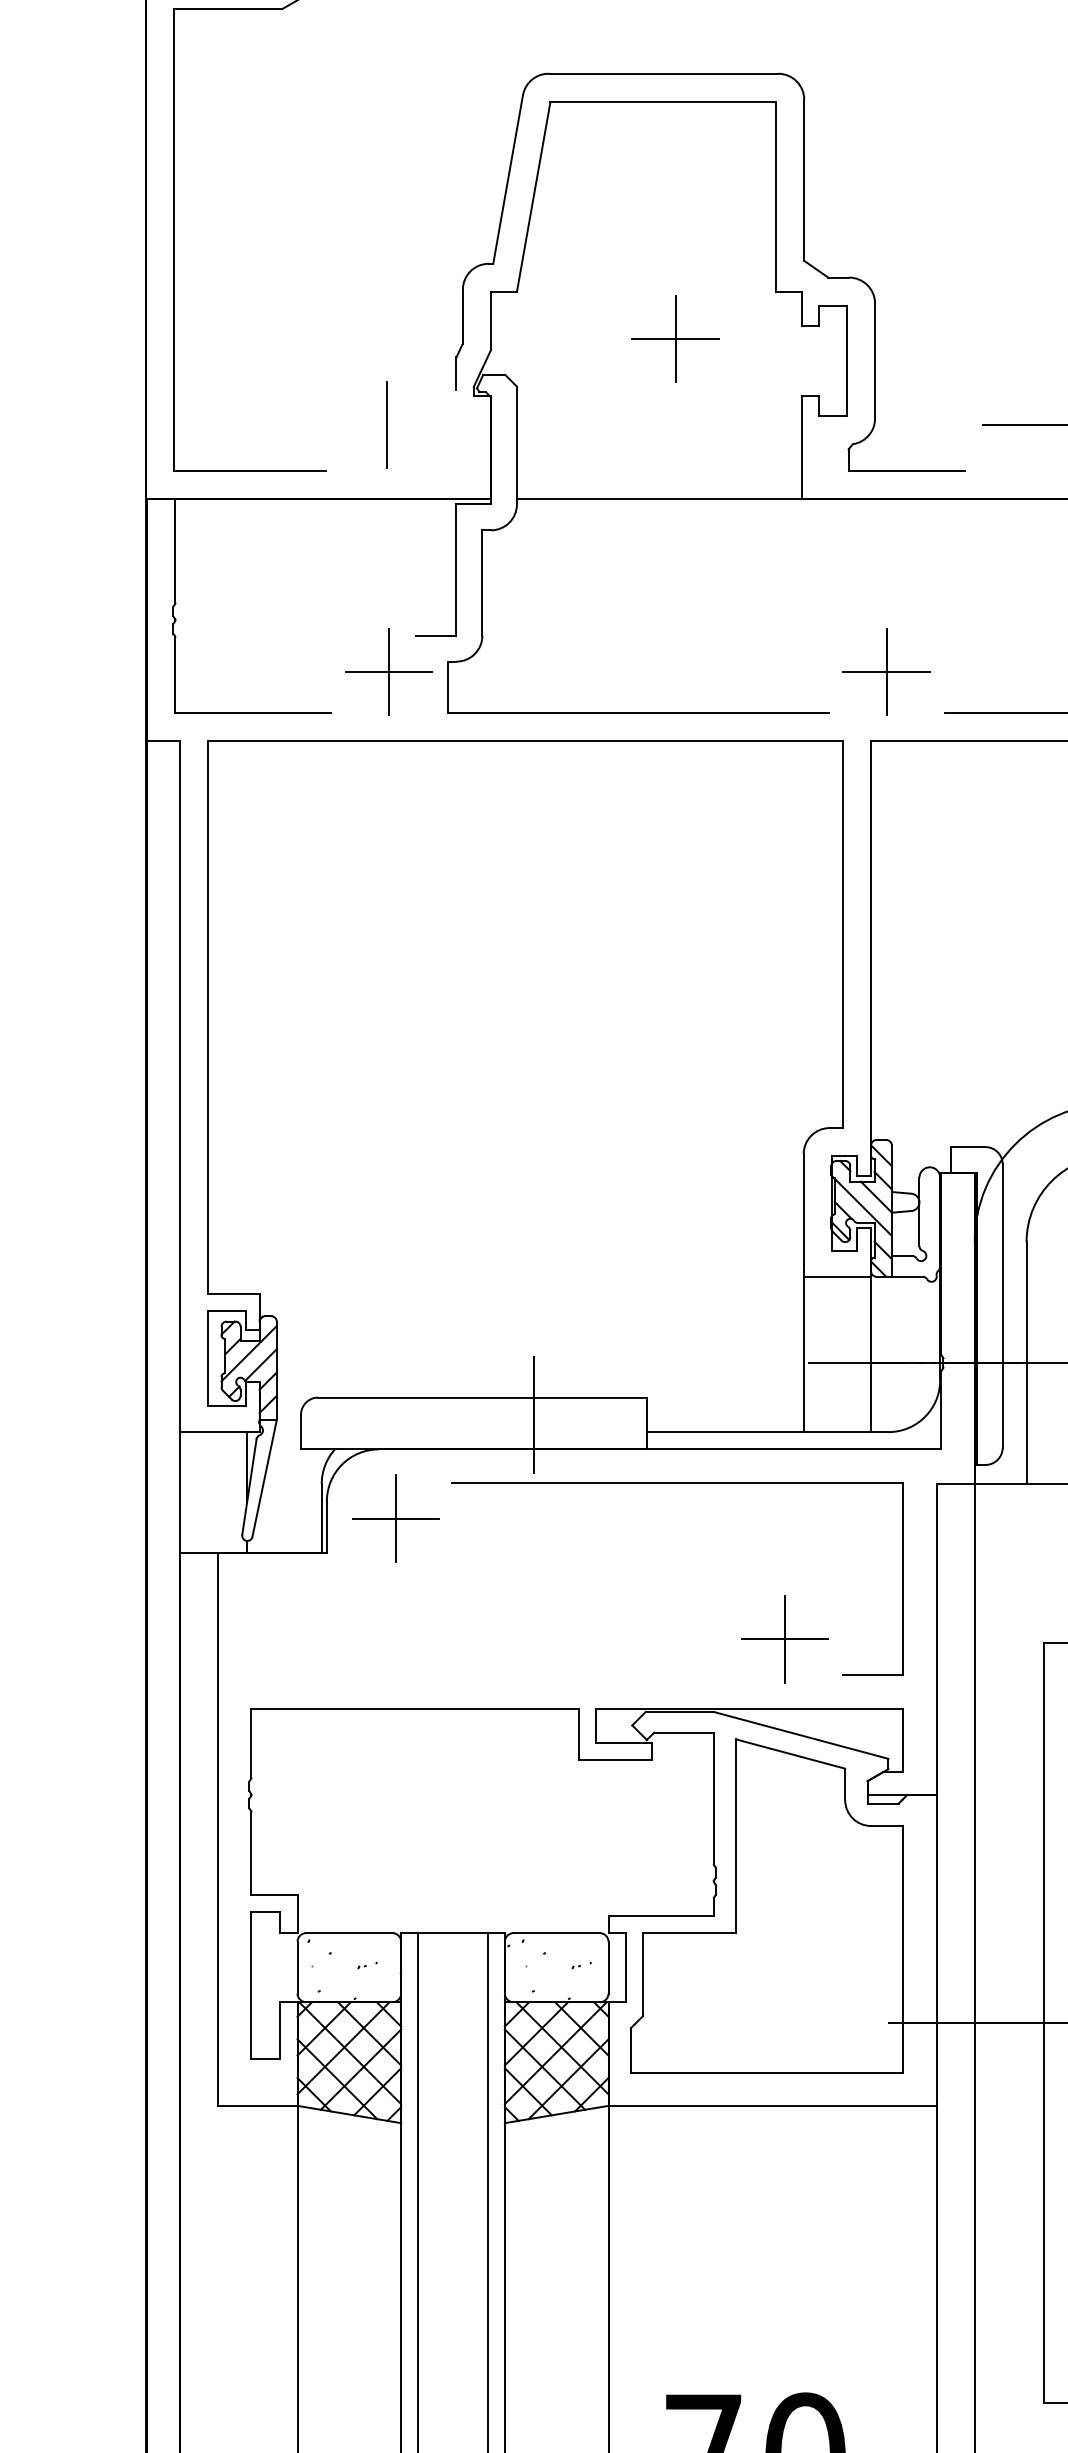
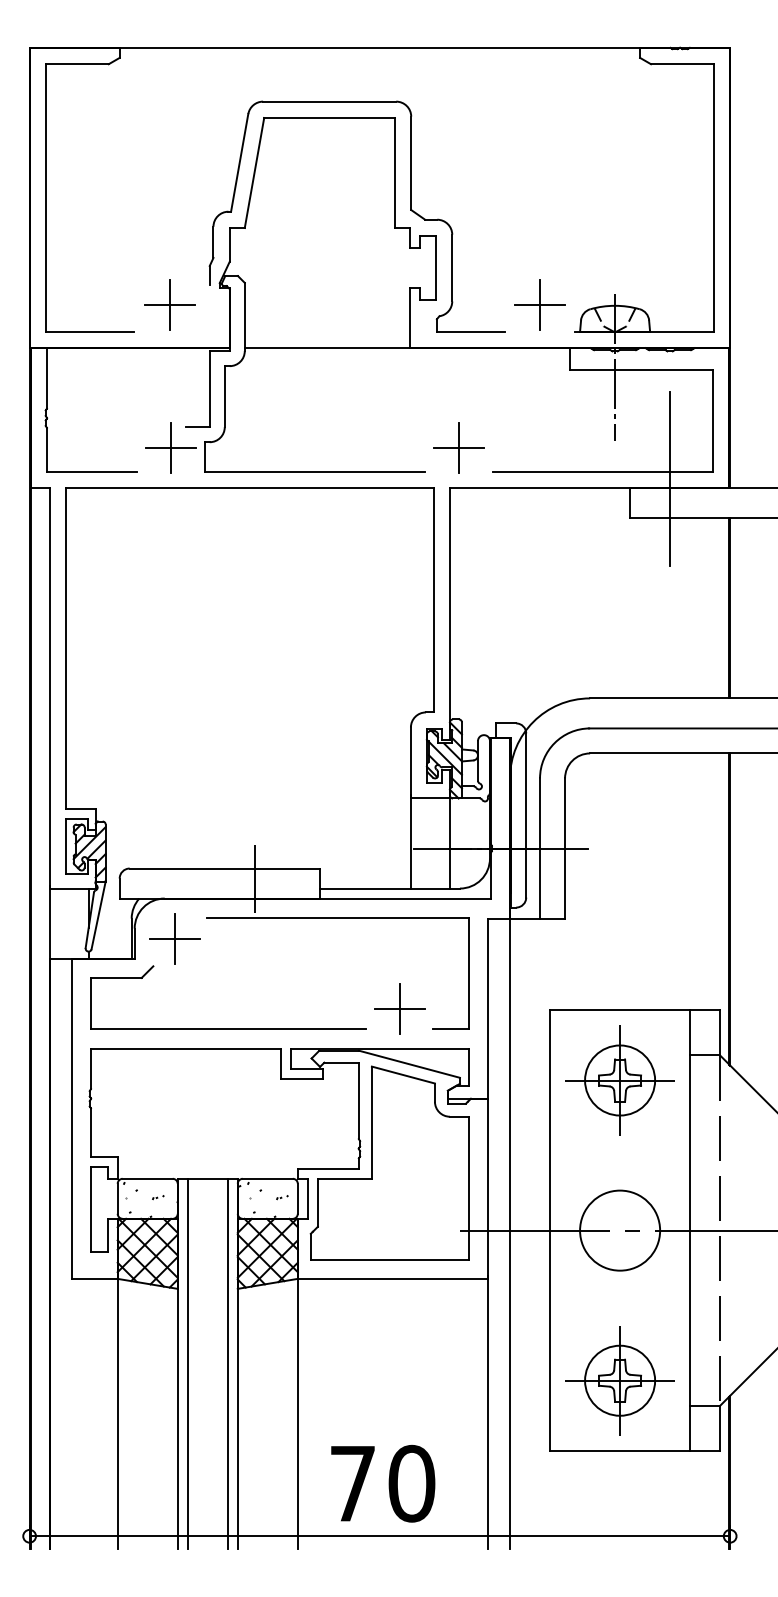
part: (675, 337) -> (336, 254), removed
line: (386, 425) -> (169, 305), added
line: (1027, 425) -> (540, 305), added
part: (488, 1673) -> (228, 1028), added

